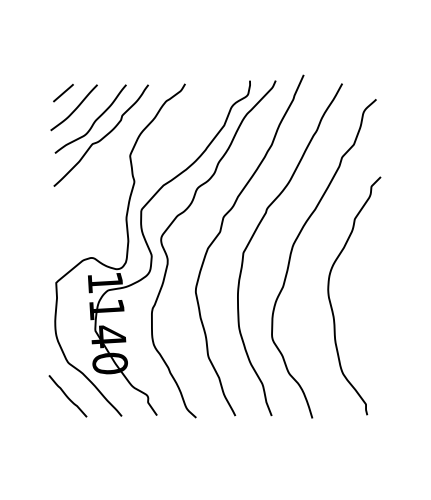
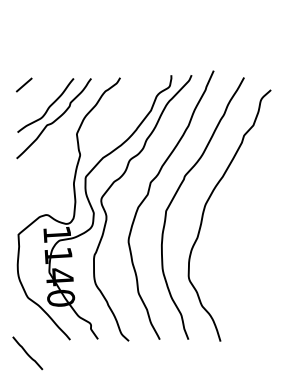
curve: (75, 108) -> (33, 97), removed
curve: (331, 302) -> (235, 250), removed
line: (67, 396) -> (27, 353), moved

